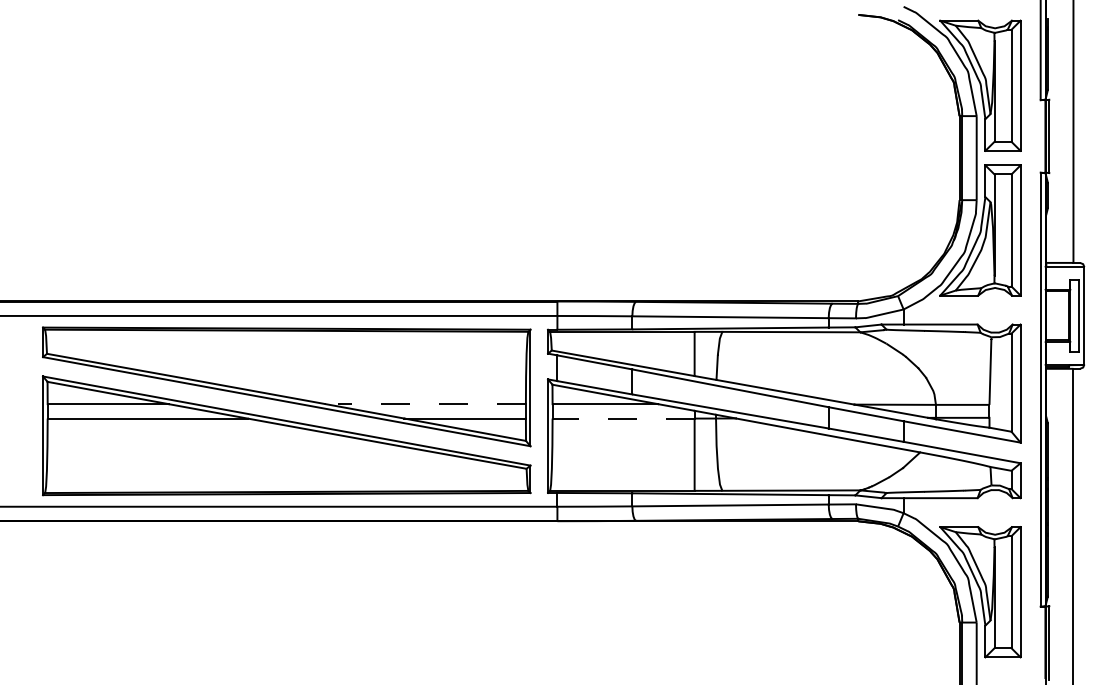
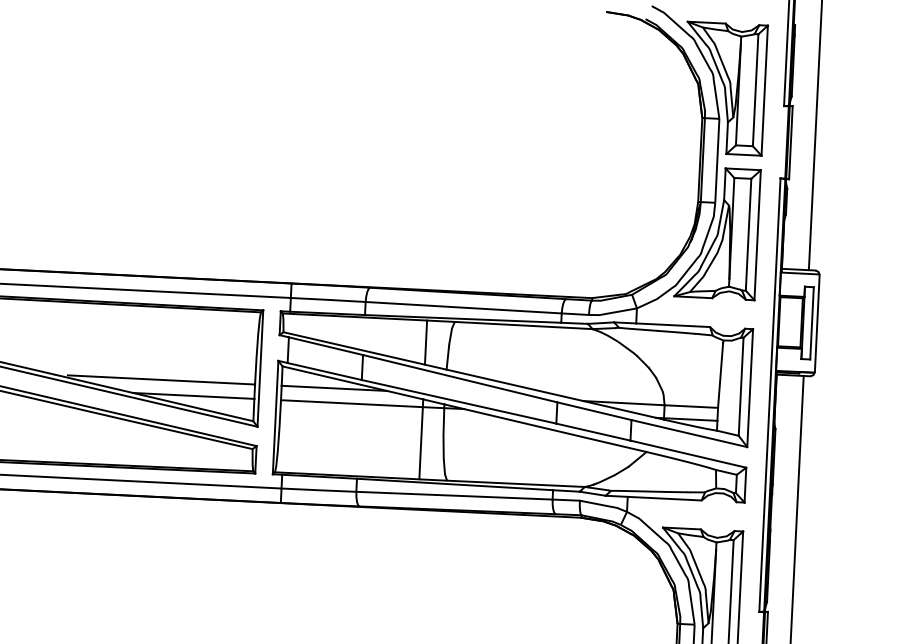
line: (432, 404) -> (161, 380), dashed -> solid
line: (623, 418) -> (351, 403), dashed -> solid

